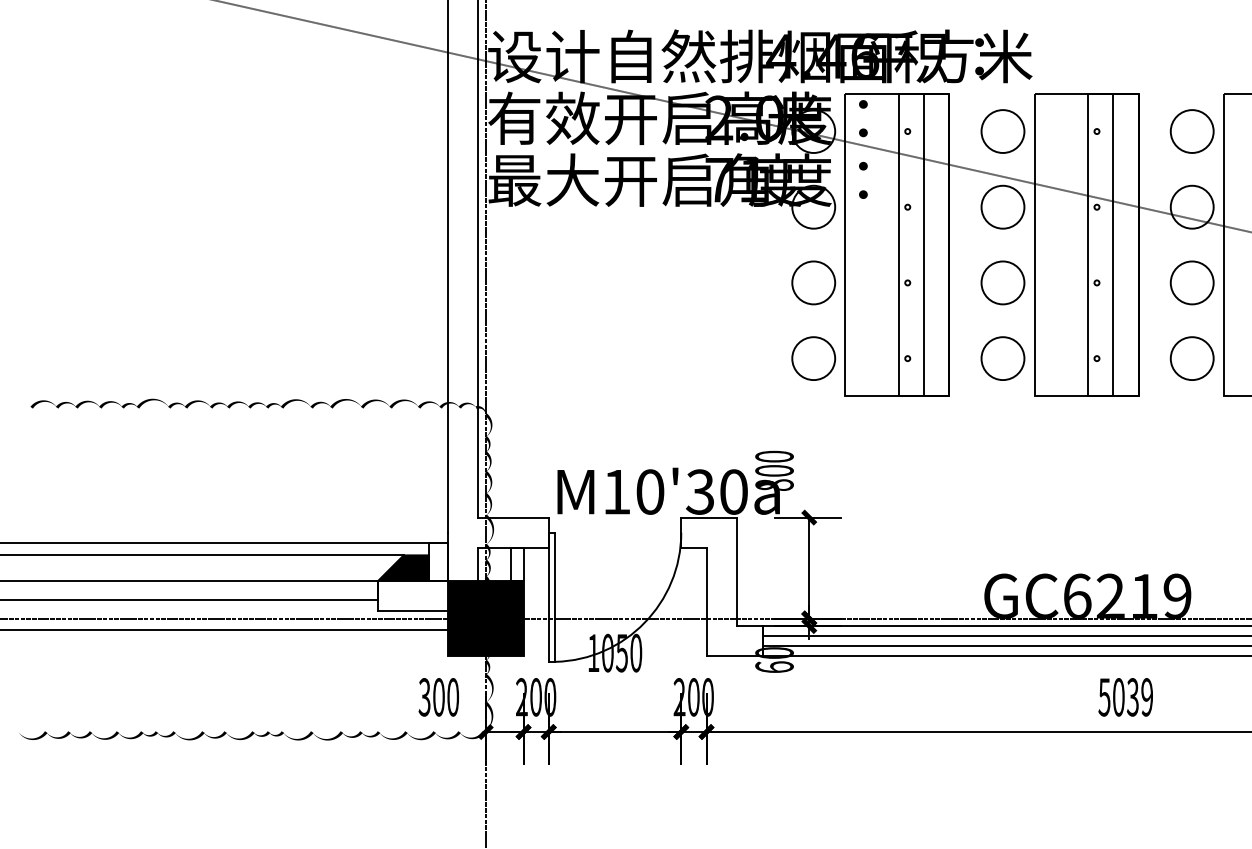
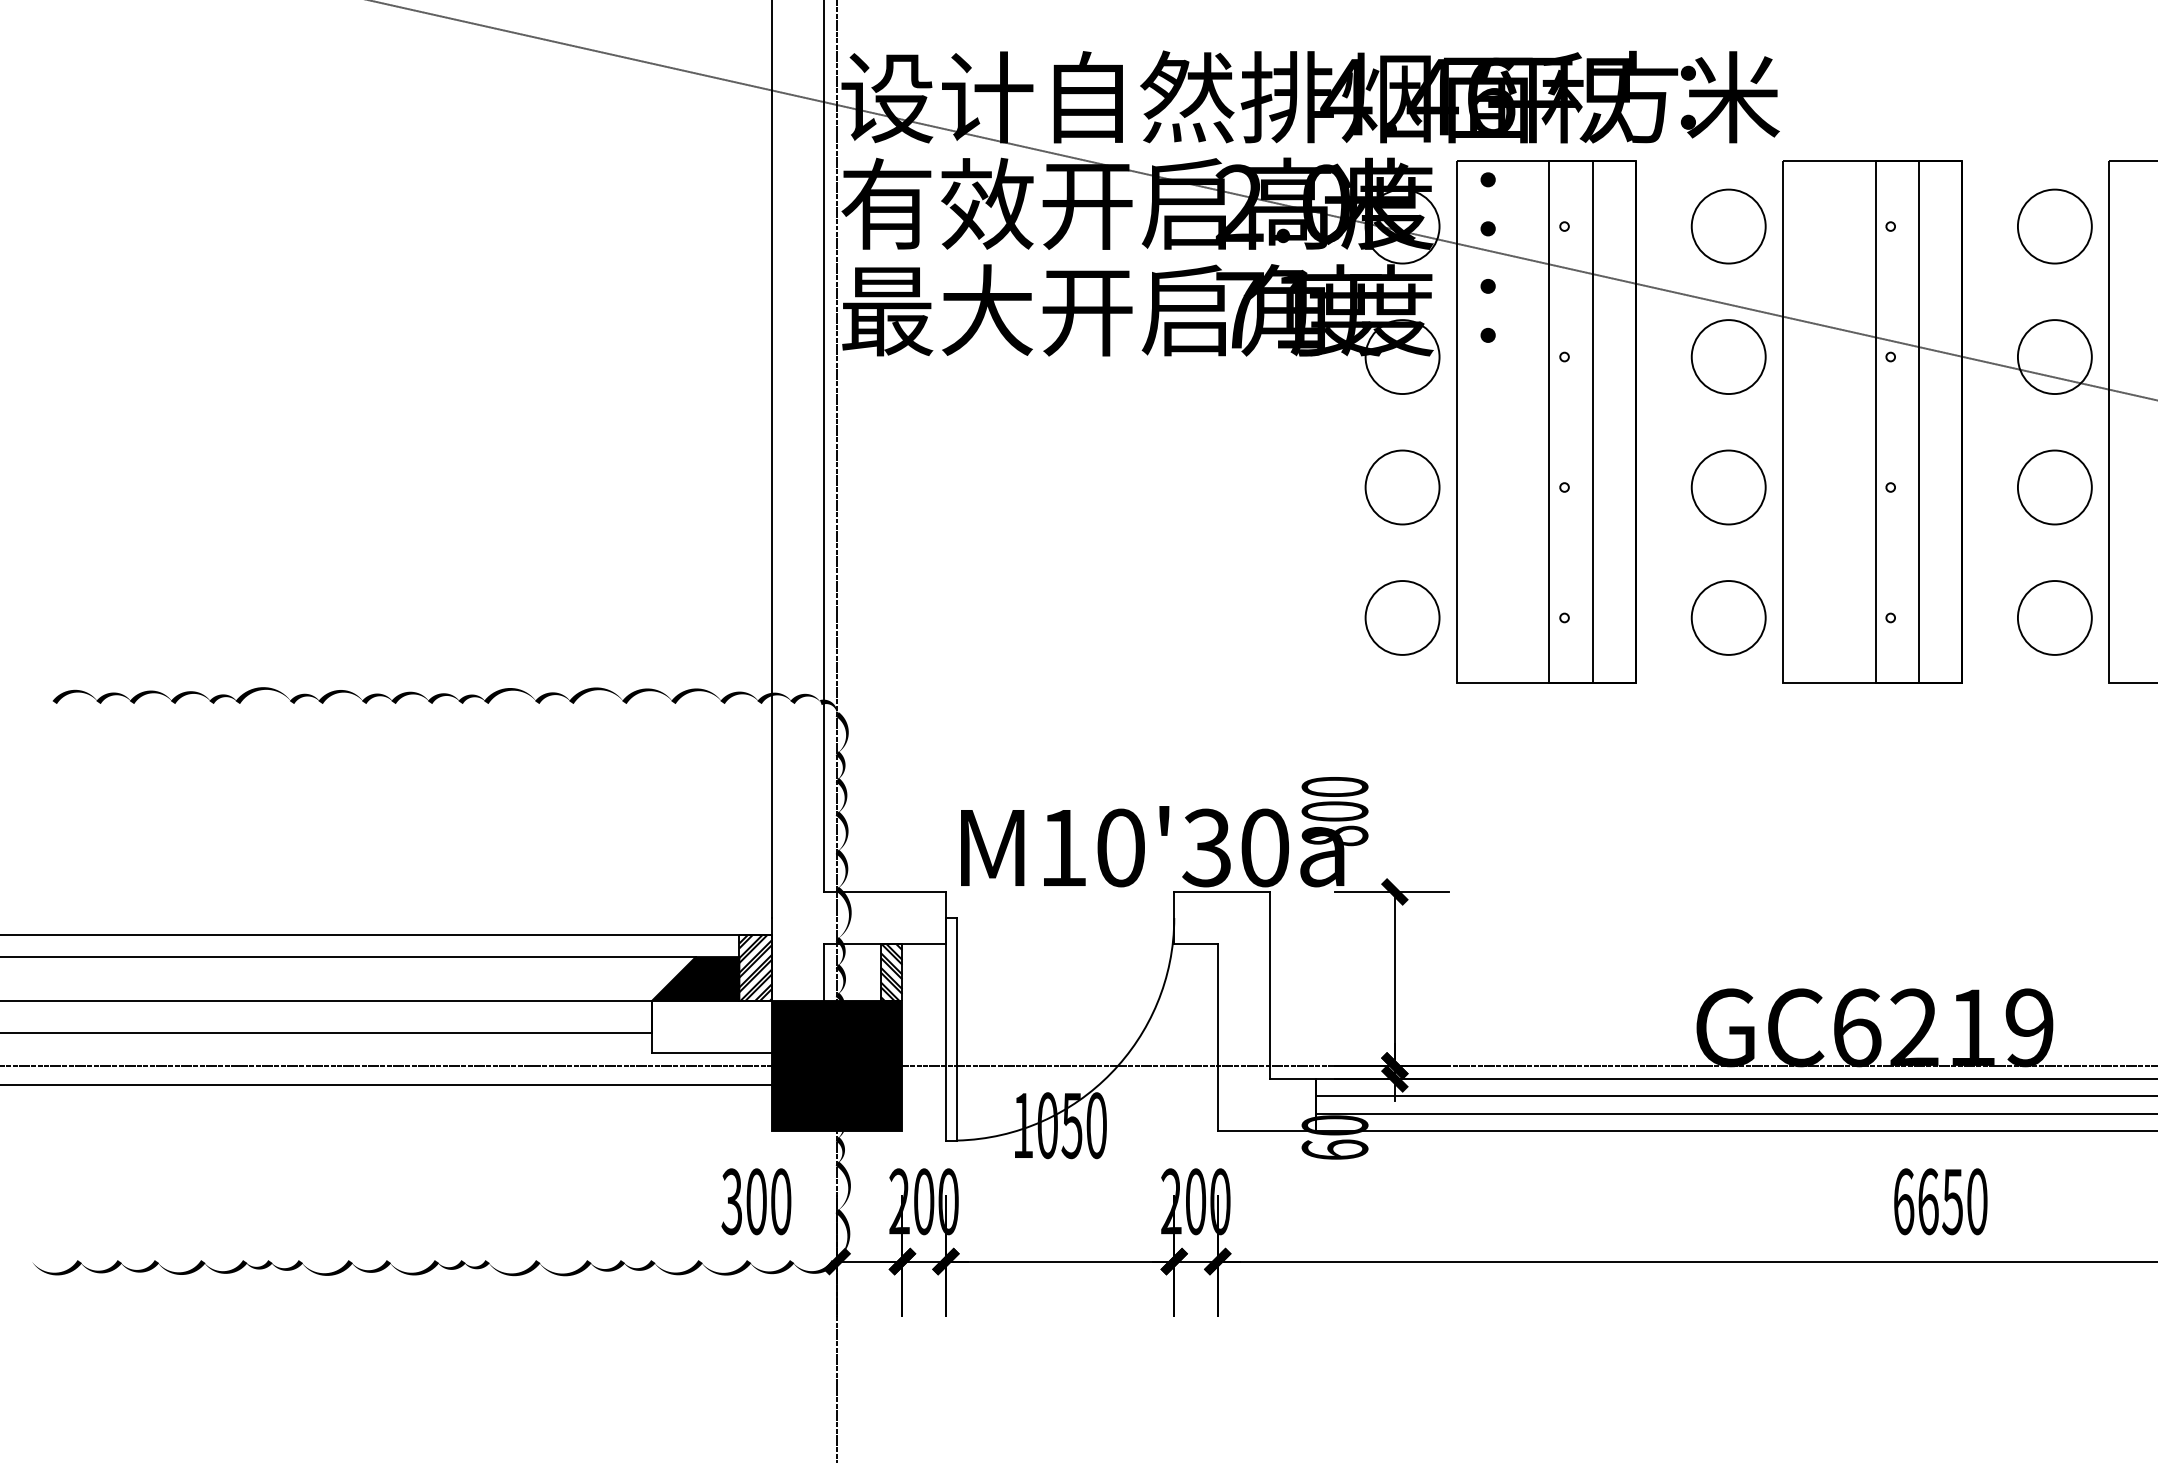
hatch: (437, 561) -> (754, 967), added
hatch: (516, 563) -> (890, 971), added
text: (1125, 697) -> (1939, 1202), 5039 -> 6650

